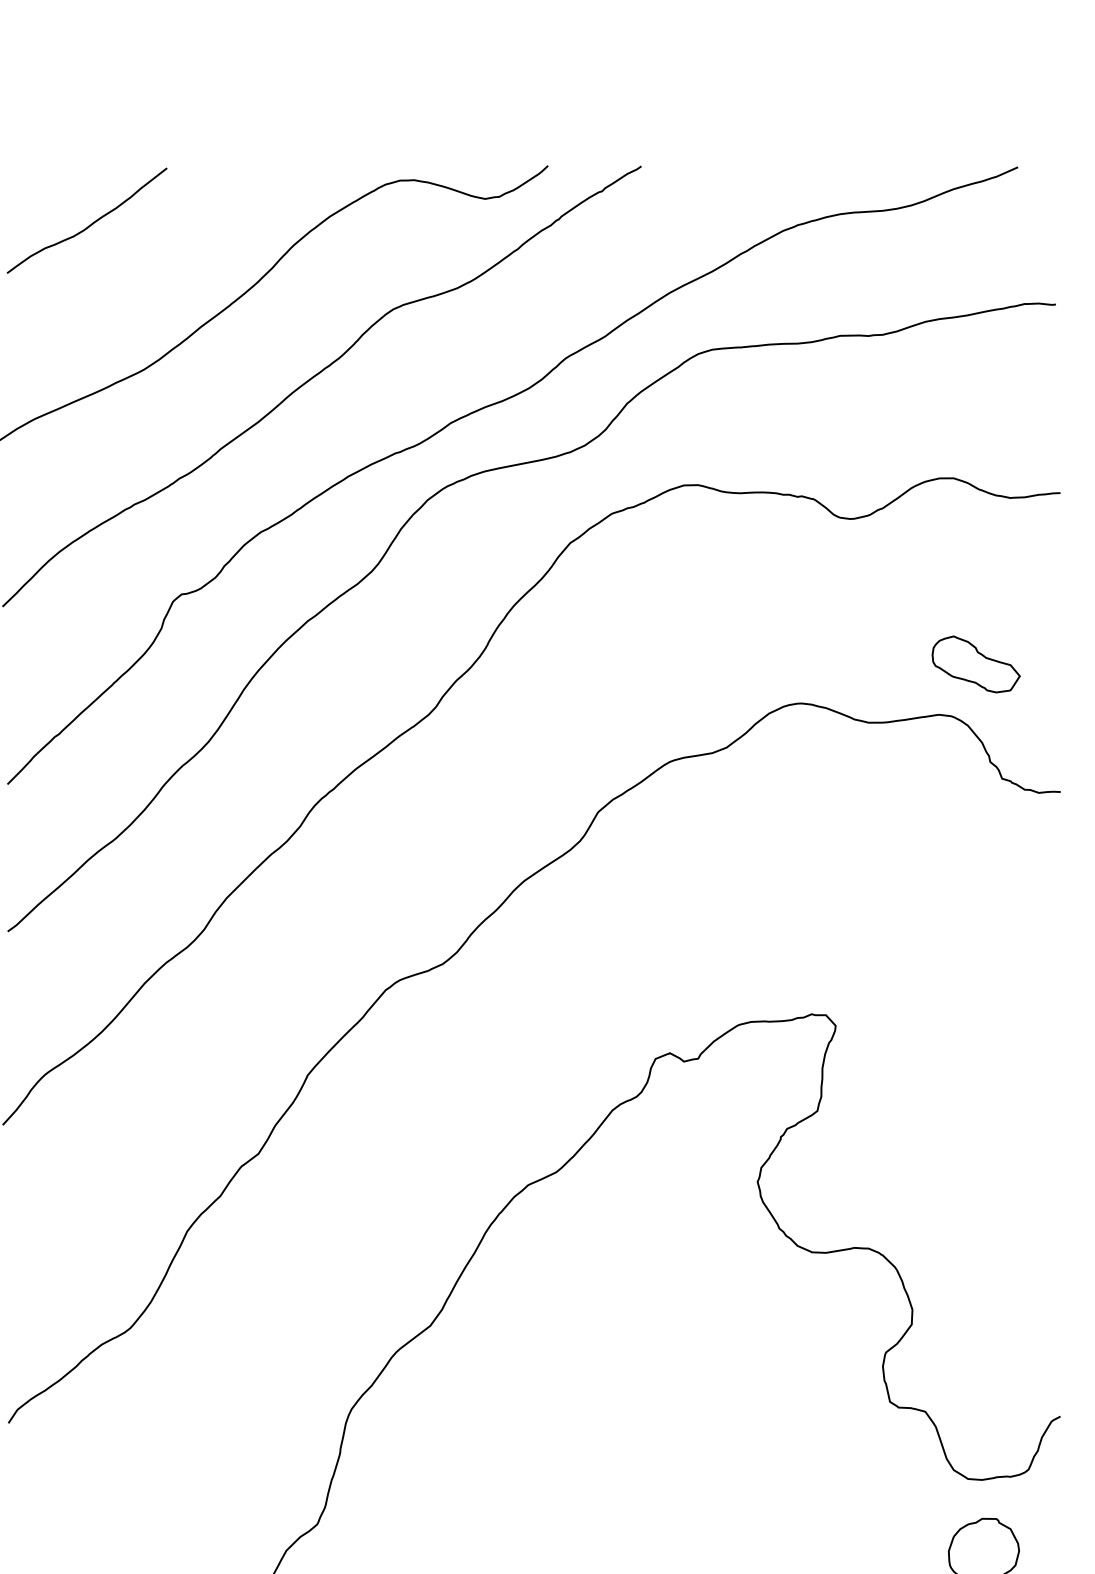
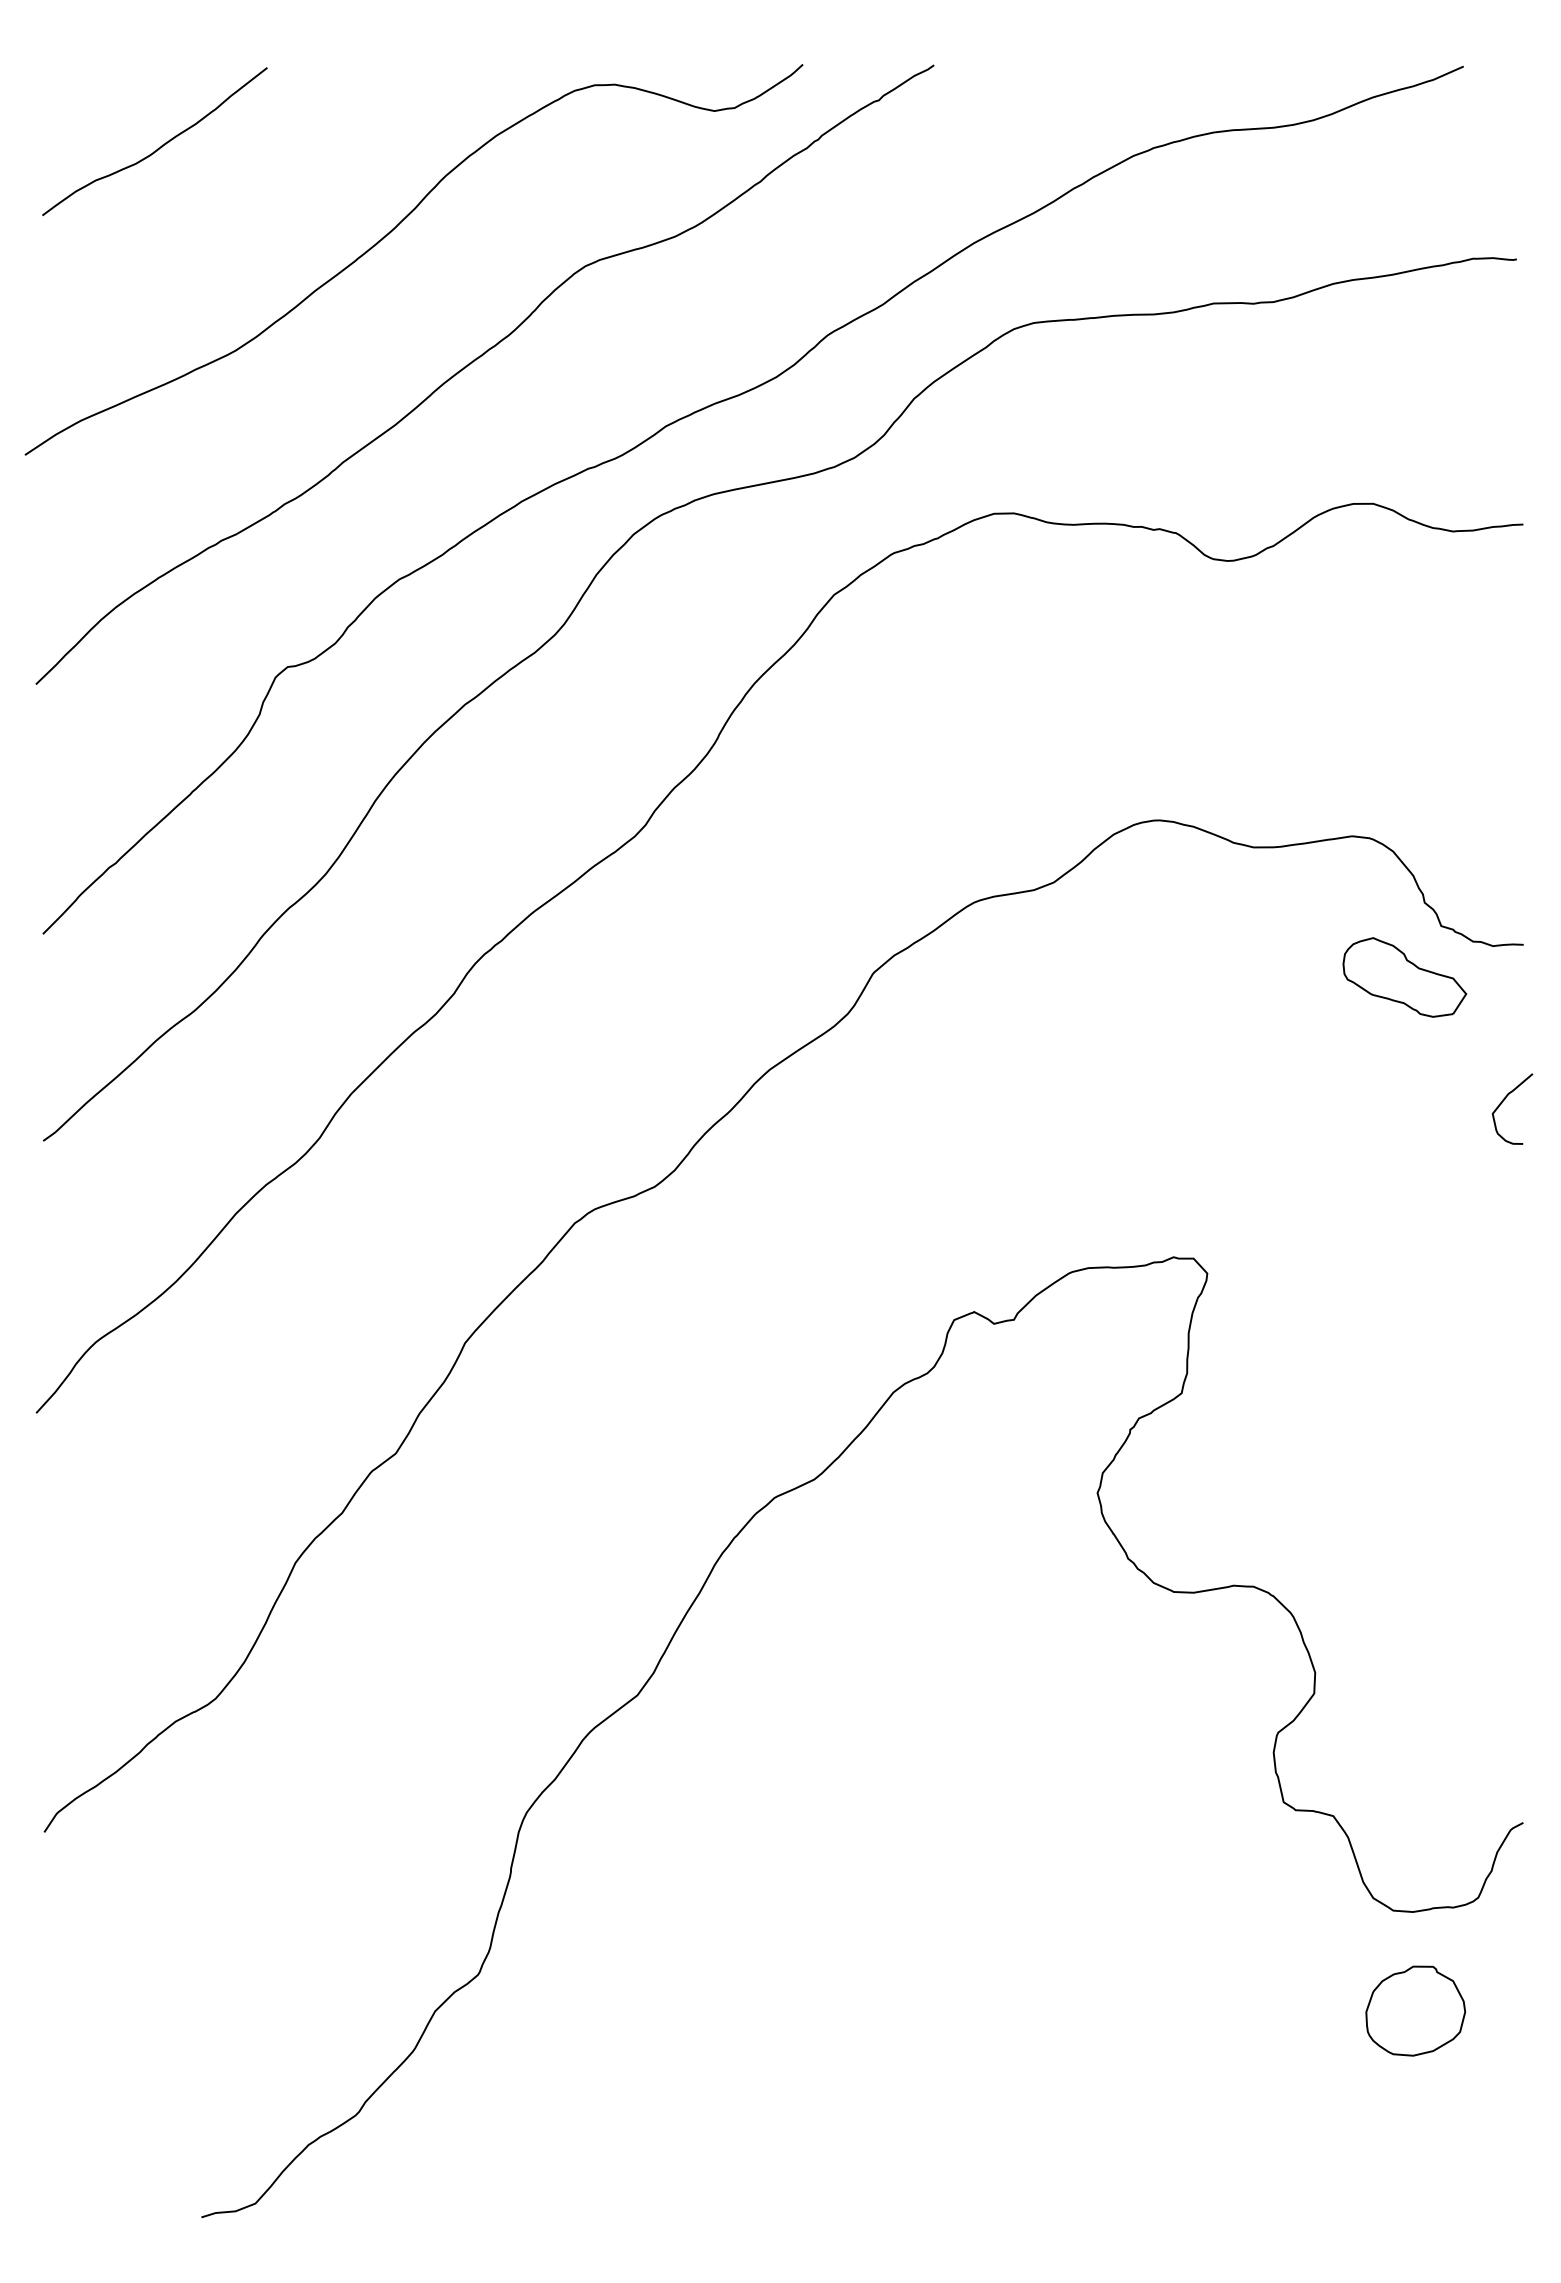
part: (975, 664) -> (1404, 977), moved
curve: (1045, 904) -> (1502, 1103), added

